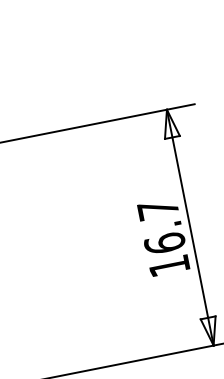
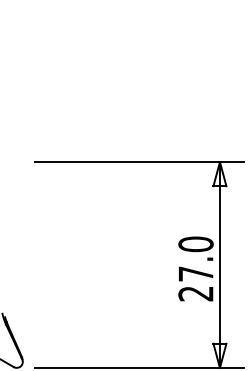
text: (163, 237) -> (195, 268), 16.7 -> 27.0

